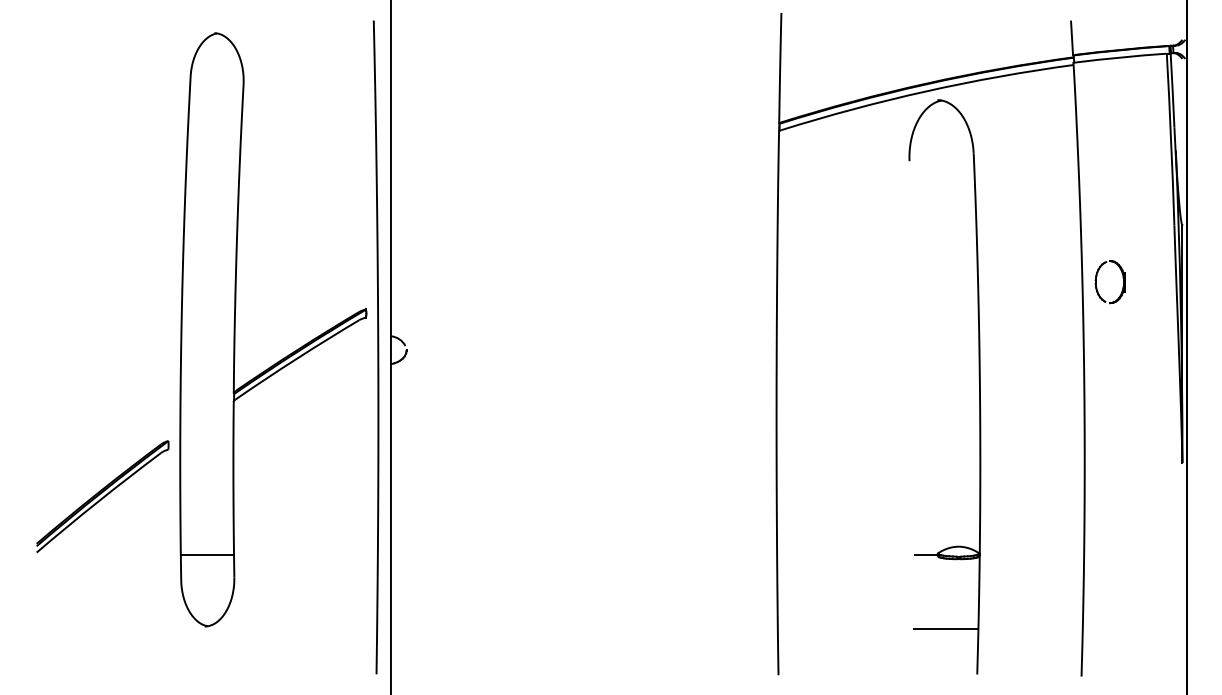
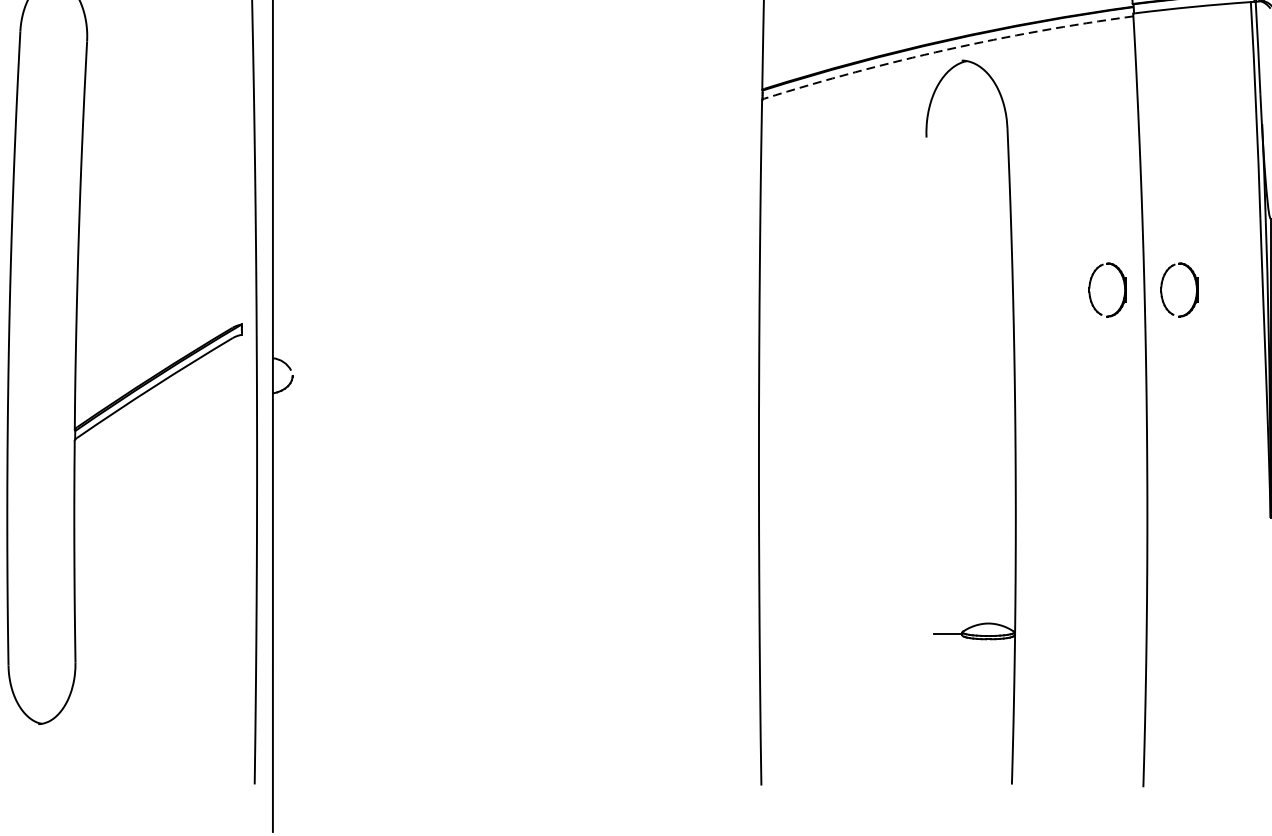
arc: (925, 91) -> (946, 49), solid -> dashed
part: (1039, 282) -> (1090, 290), added
line: (207, 555) -> (41, 634), removed
line: (945, 629) -> (971, 727), removed

